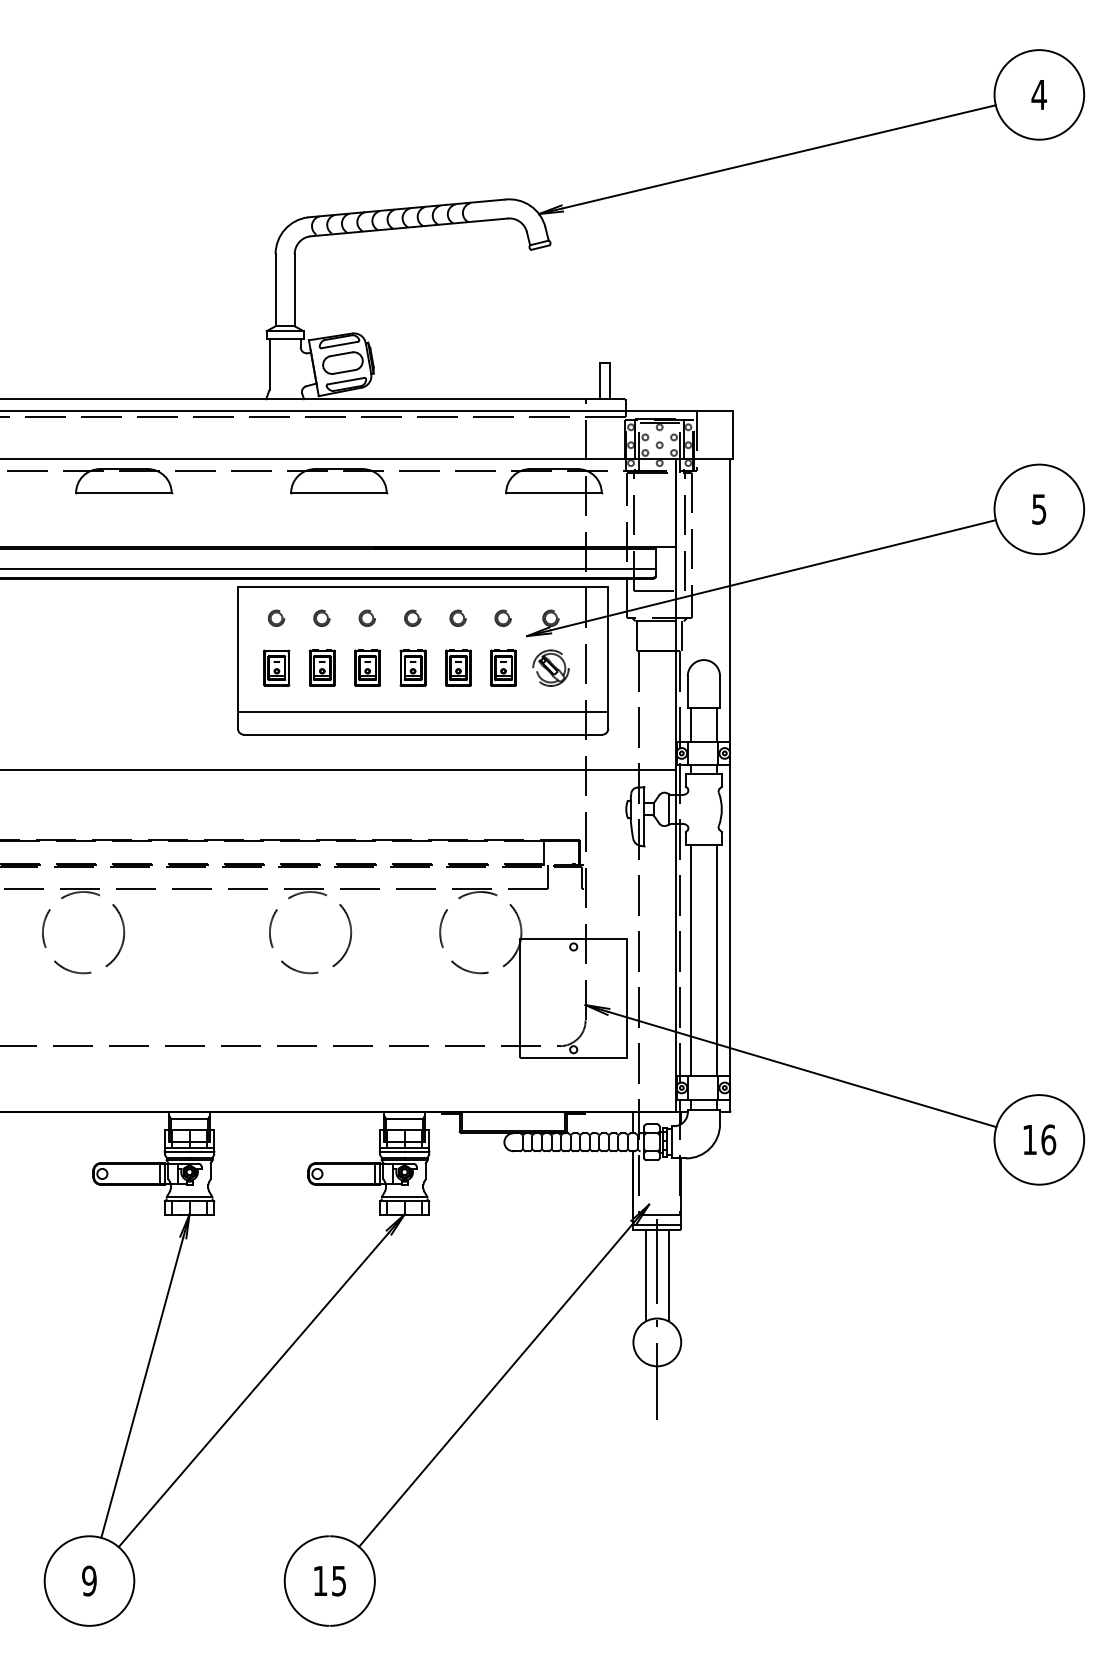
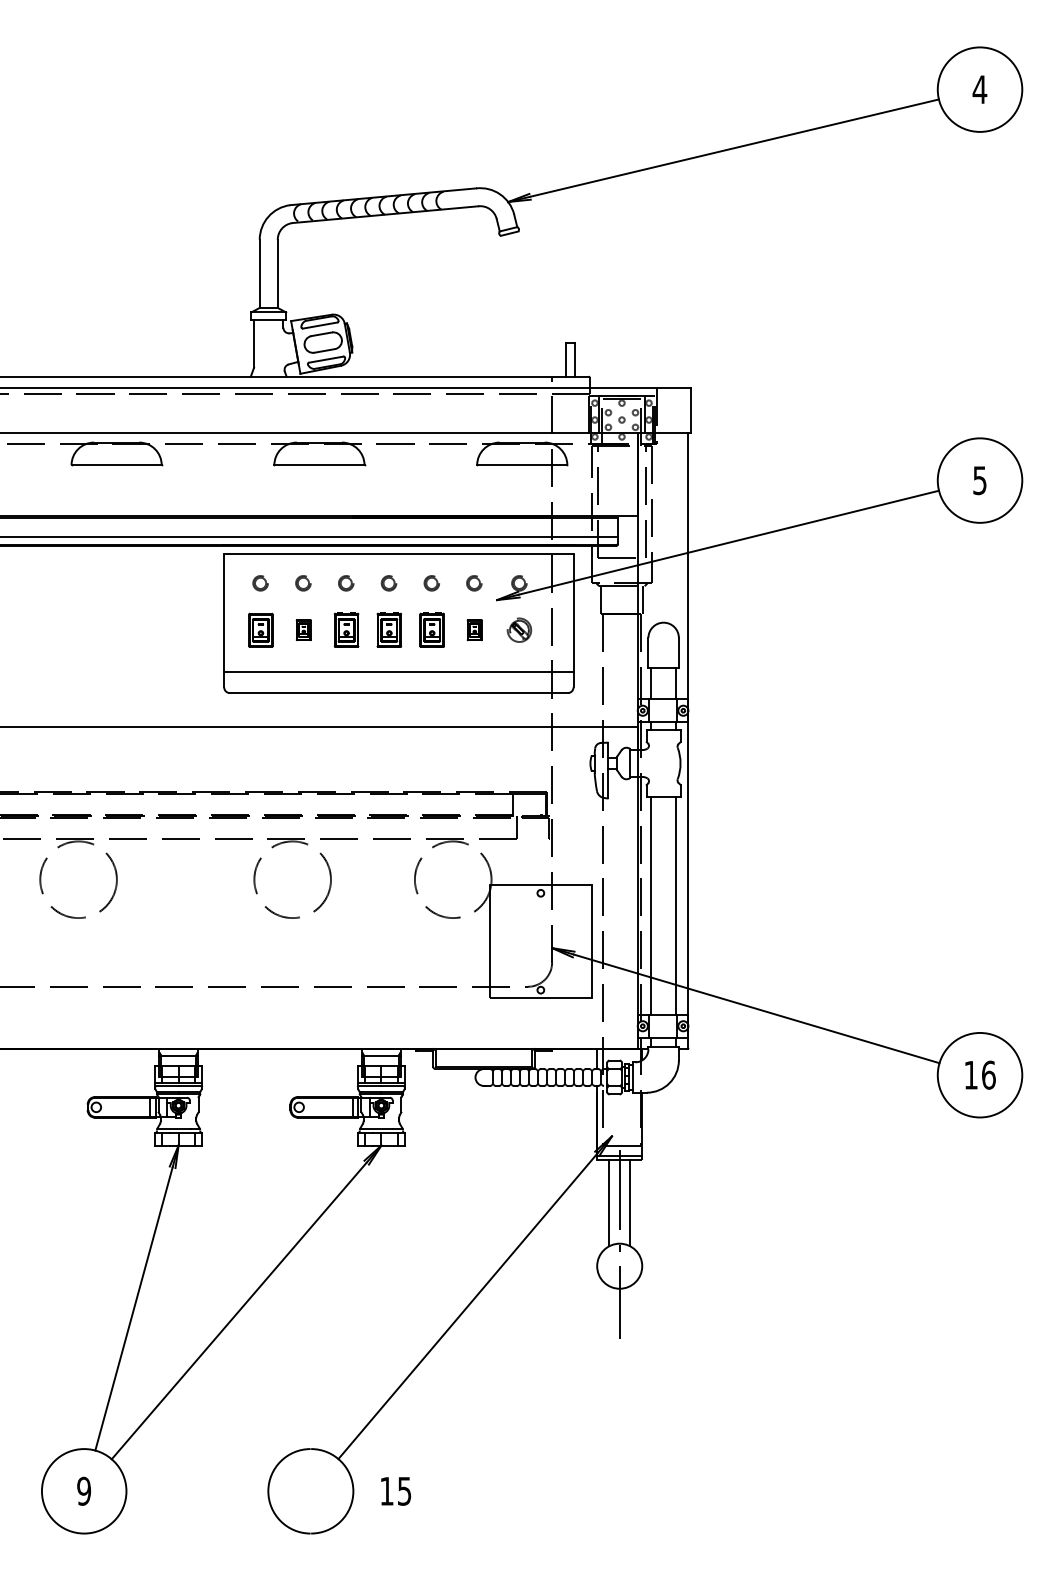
part: (322, 667) -> (303, 629), size x0.6
part: (503, 667) -> (474, 629), size x0.6
part: (551, 667) -> (519, 629), size x0.7
text: (330, 1581) -> (396, 1491), moved

